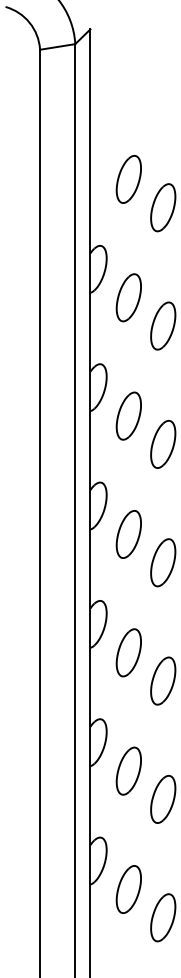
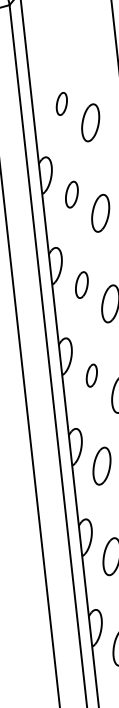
part: (128, 178) -> (61, 103), size x0.6
part: (128, 297) -> (71, 194), size x0.7
part: (128, 415) -> (81, 284), size x0.7
part: (128, 534) -> (91, 375), size x0.6

